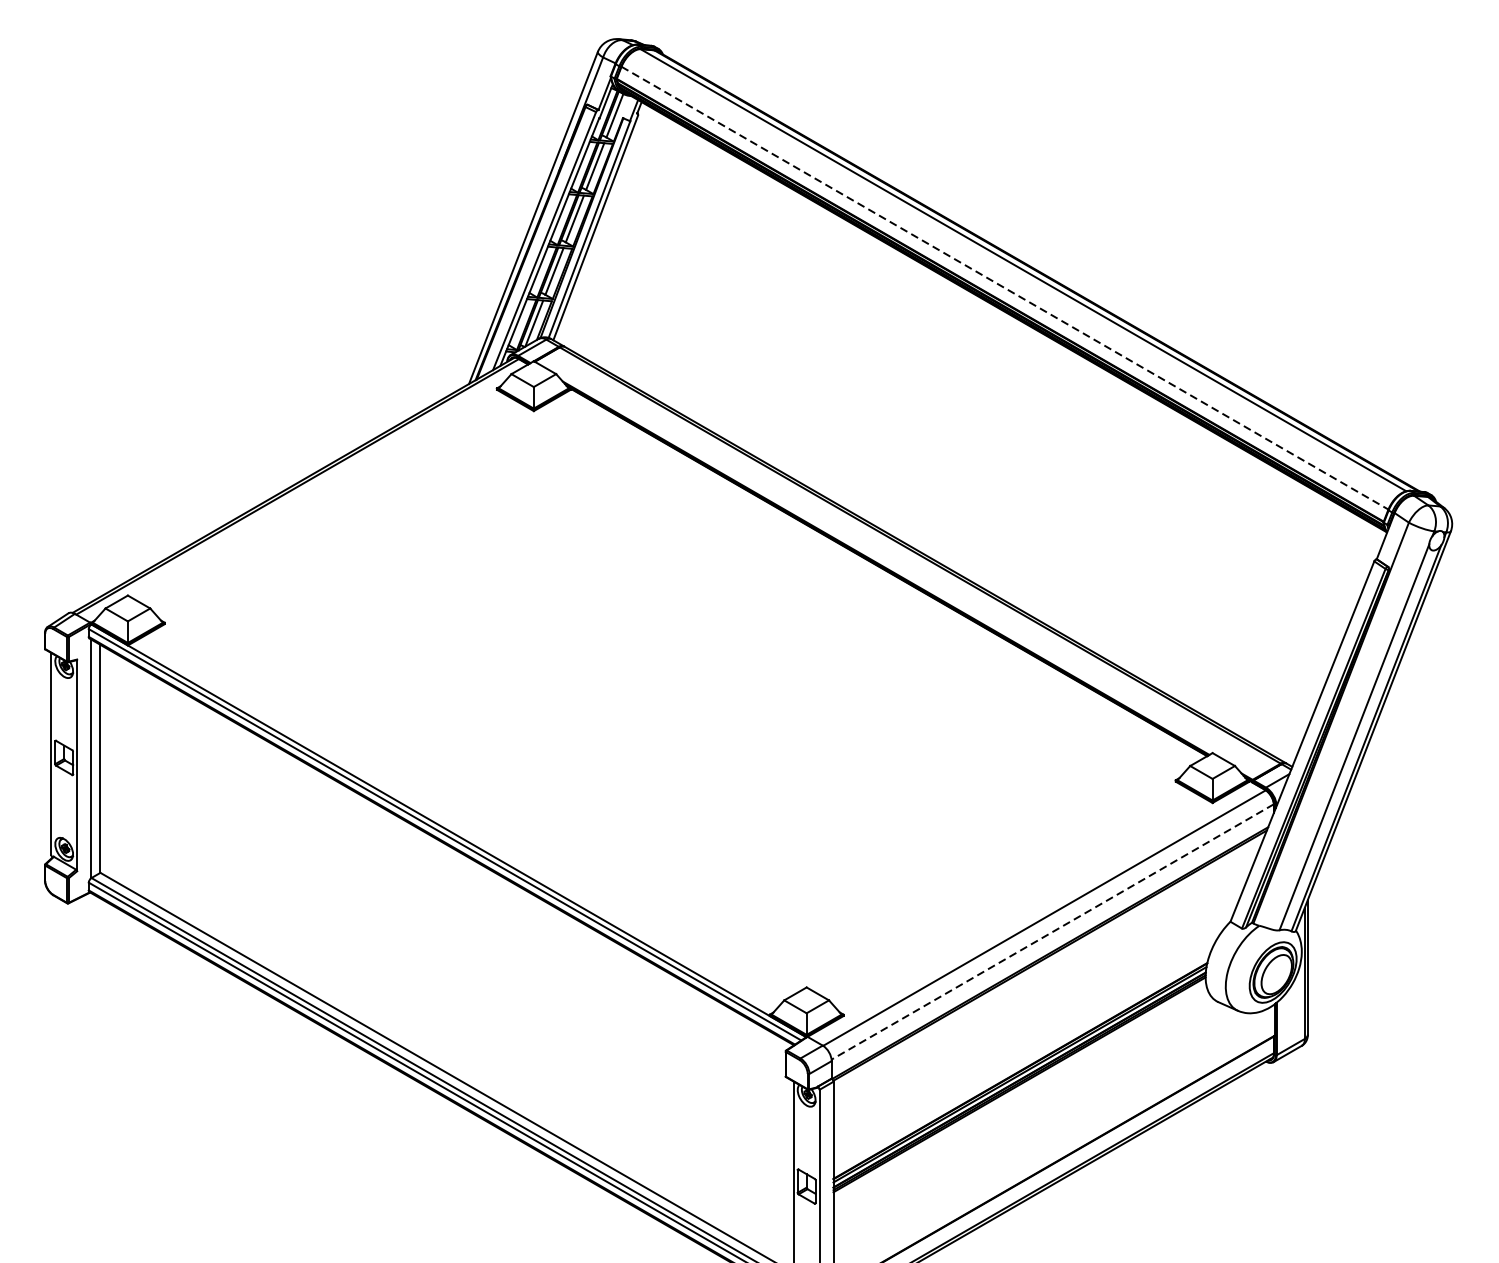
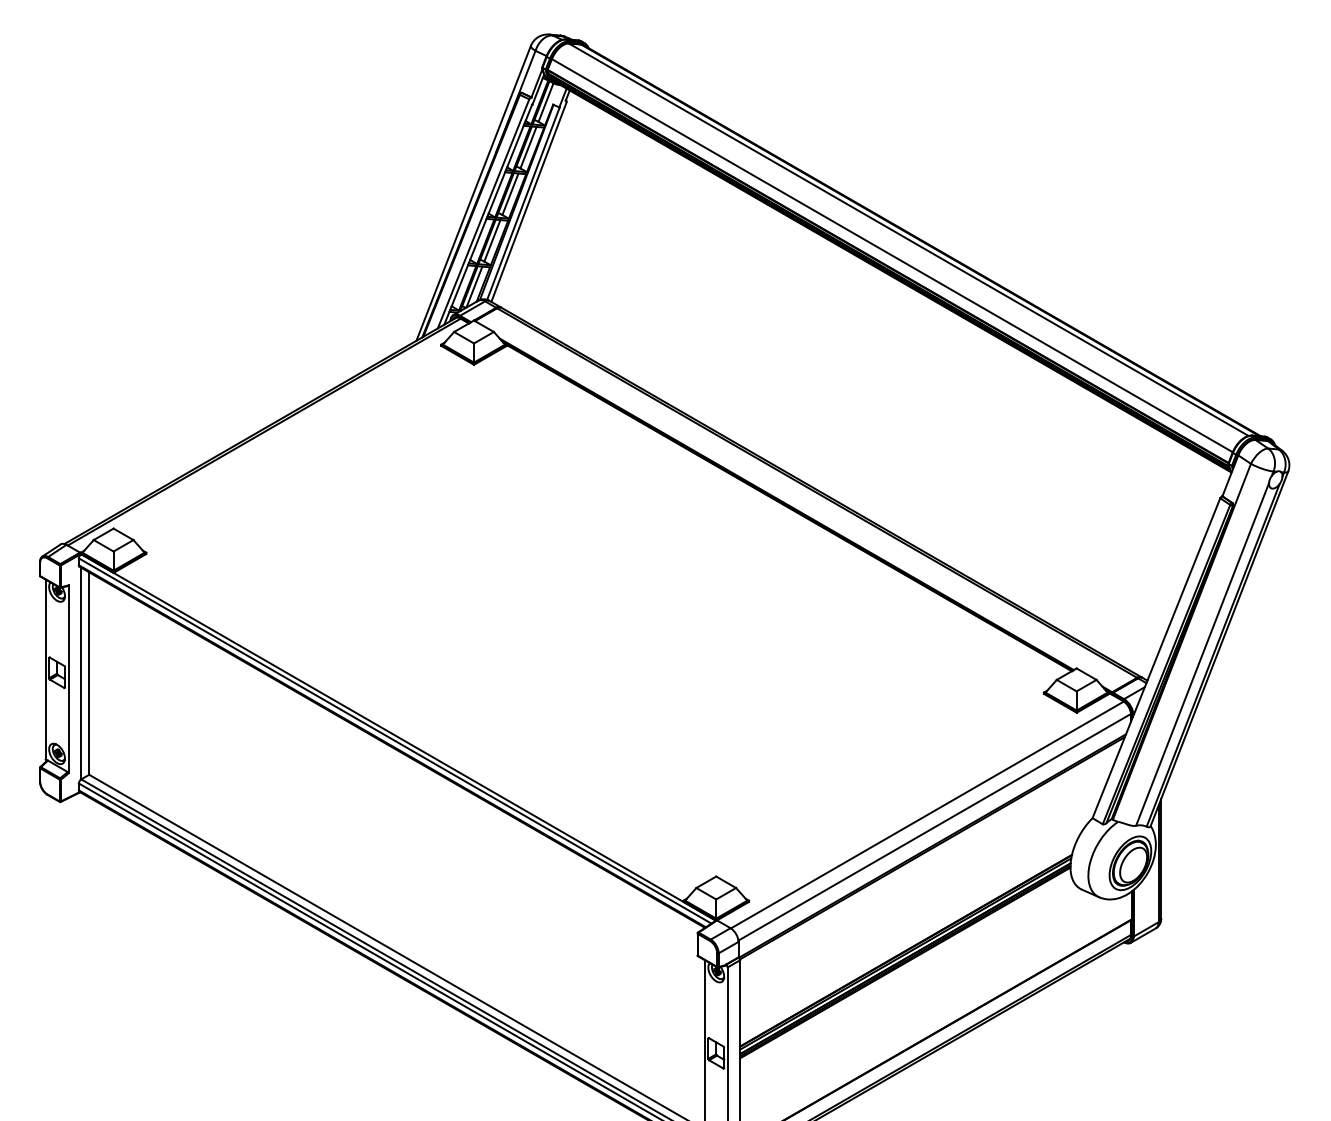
line: (1005, 287) -> (892, 255), dashed -> solid
line: (1052, 932) -> (934, 827), dashed -> solid

